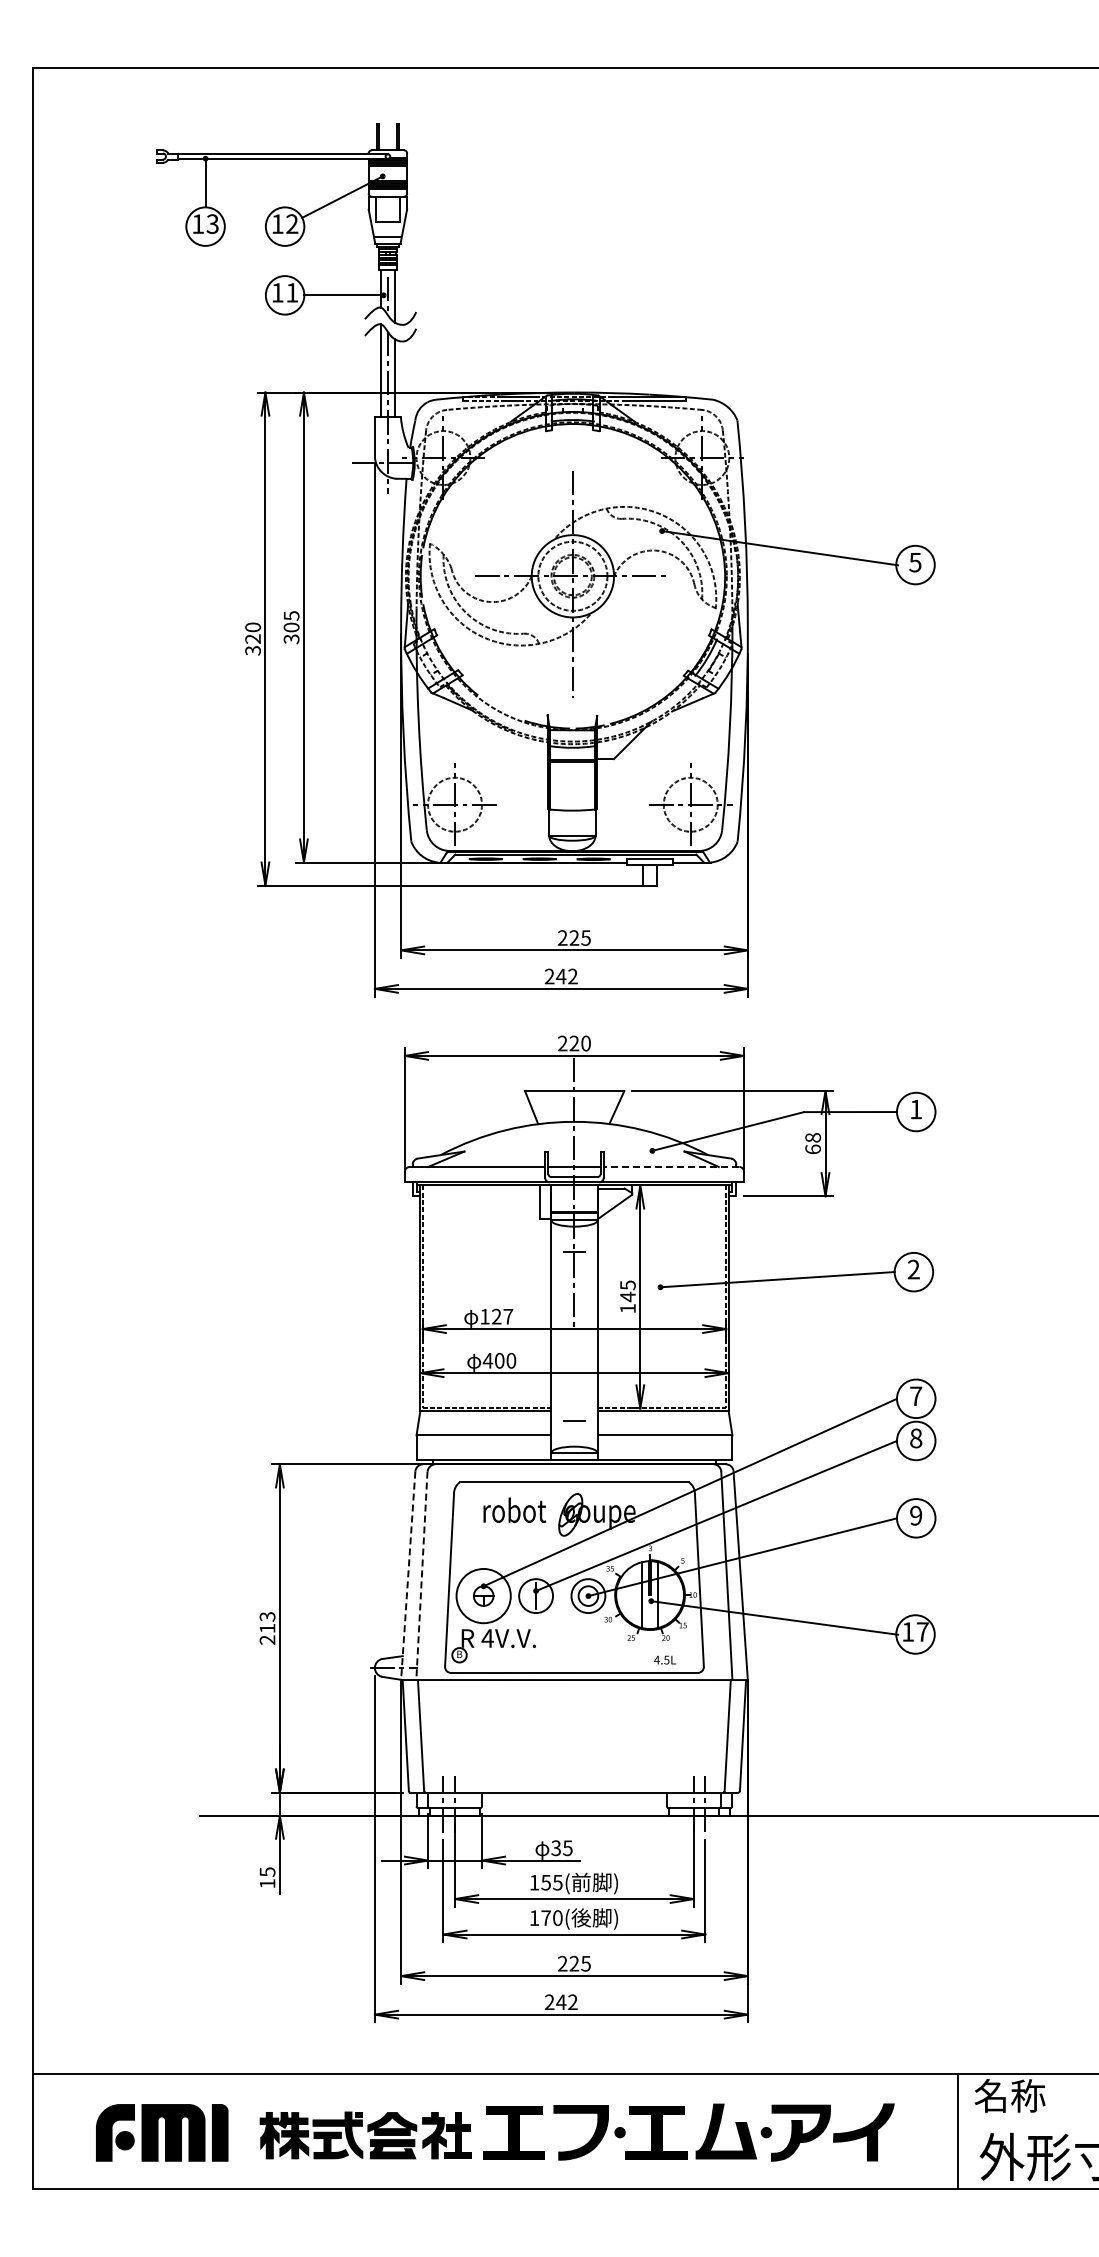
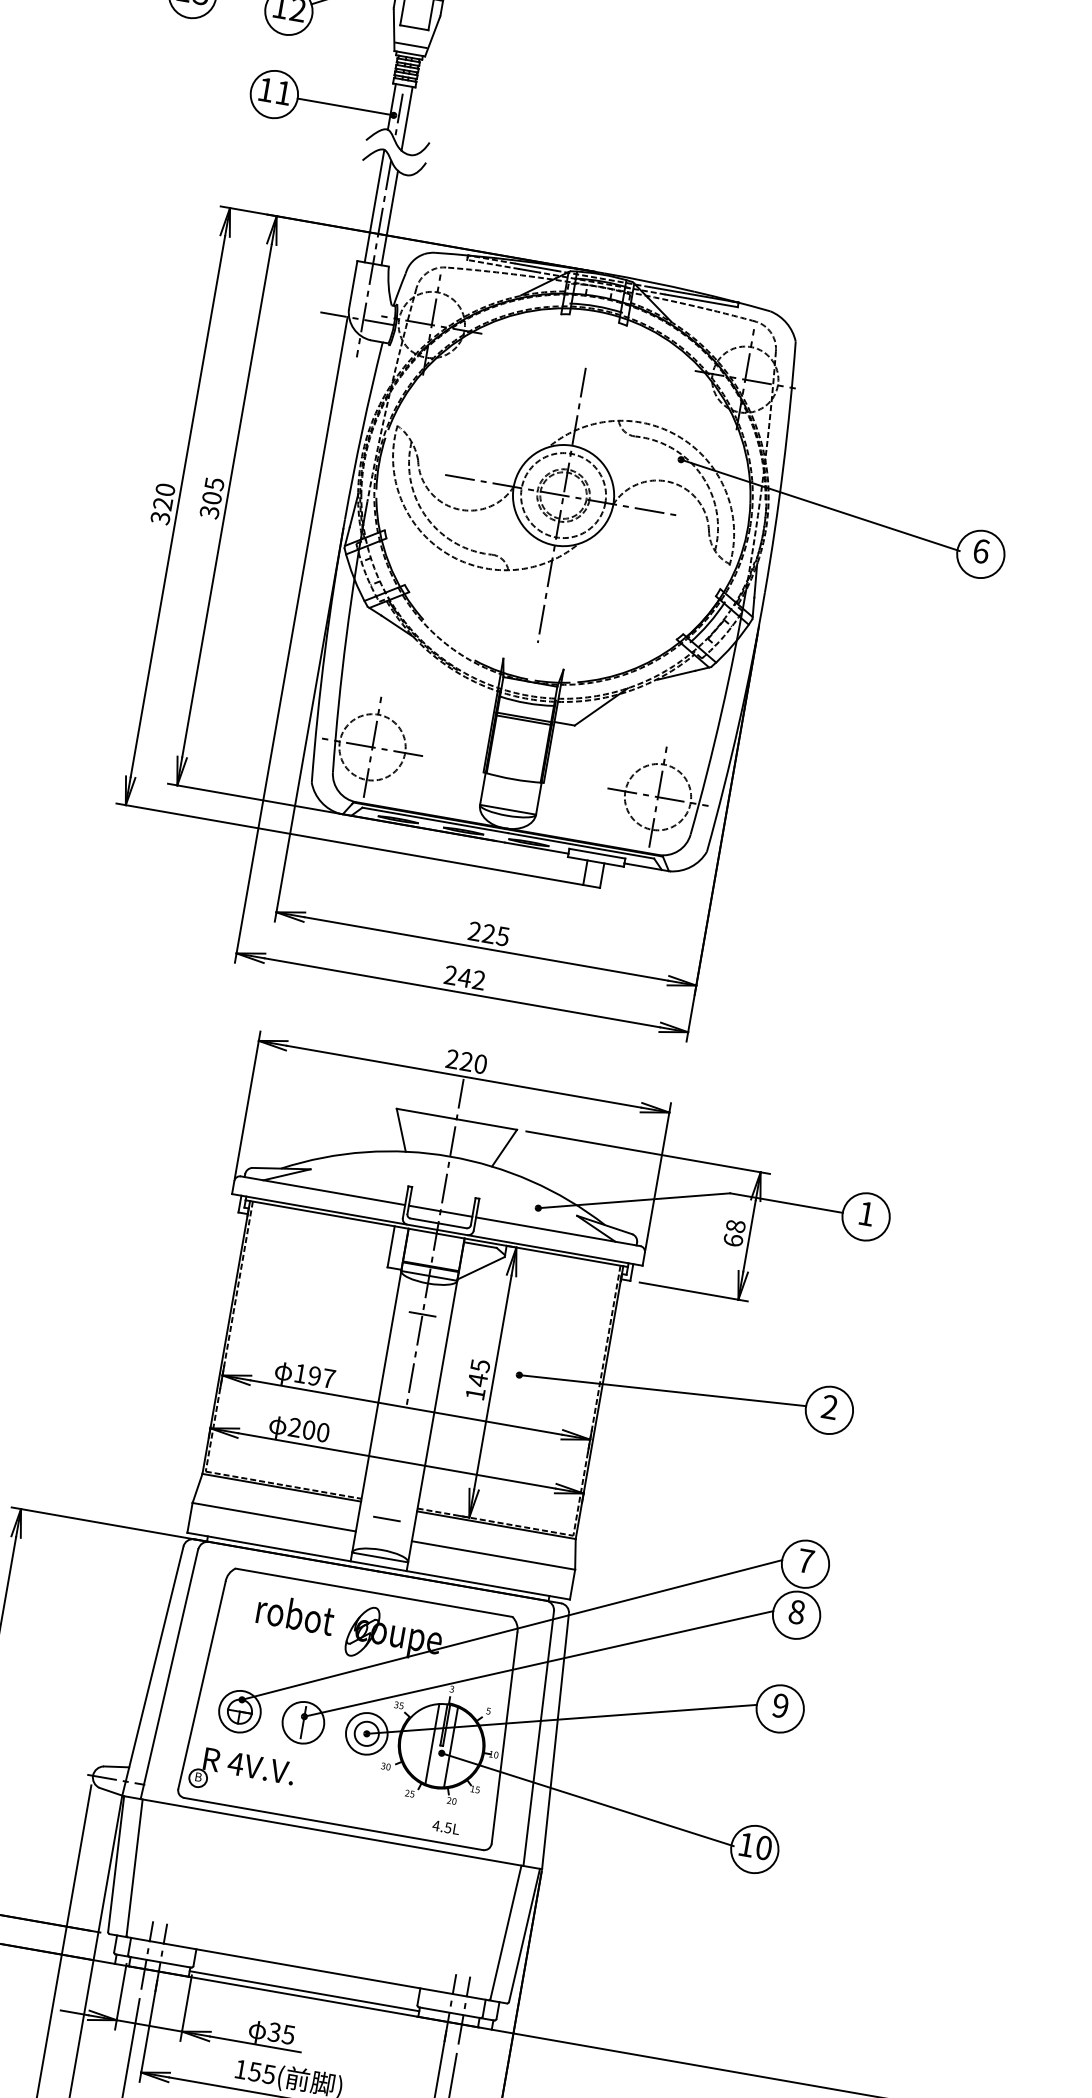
text: (915, 562) -> (981, 551), 5 -> 6
line: (671, 1166) -> (558, 1231), dashed -> solid
text: (496, 1316) -> (314, 1375), 127 -> 197
text: (487, 1360) -> (294, 1427), 400 -> 200
line: (408, 1576) -> (153, 1672), dashed -> solid
line: (421, 1576) -> (168, 1674), dashed -> solid
circle: (483, 1596) -> (239, 1712), size x0.62
text: (922, 1631) -> (763, 1847), 17 -> 10
line: (574, 1811) -> (304, 1991), added

